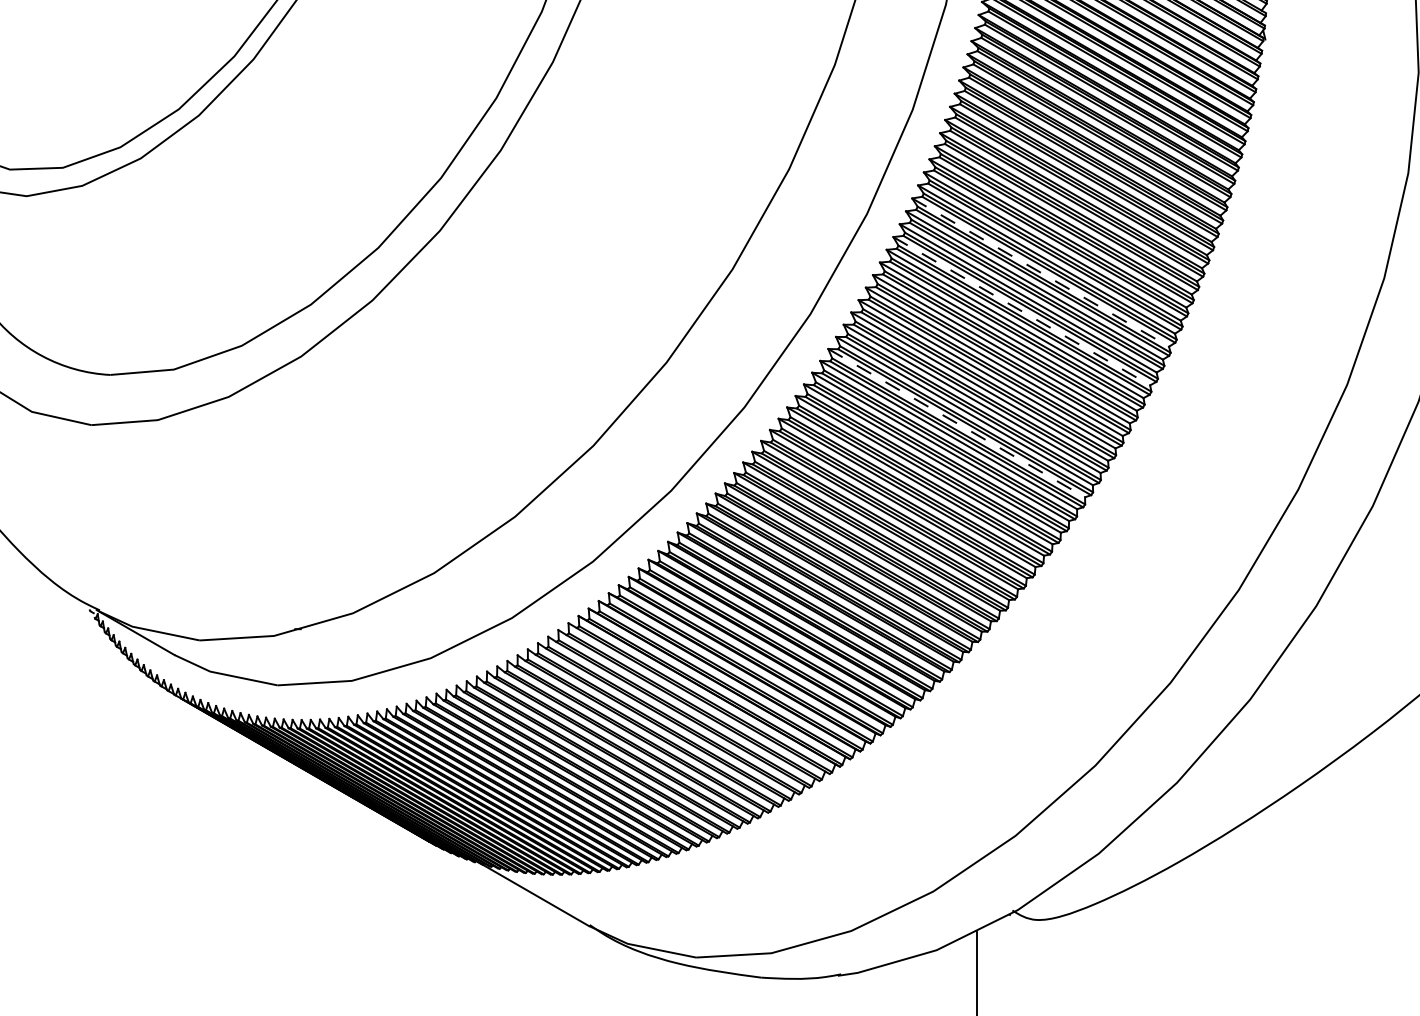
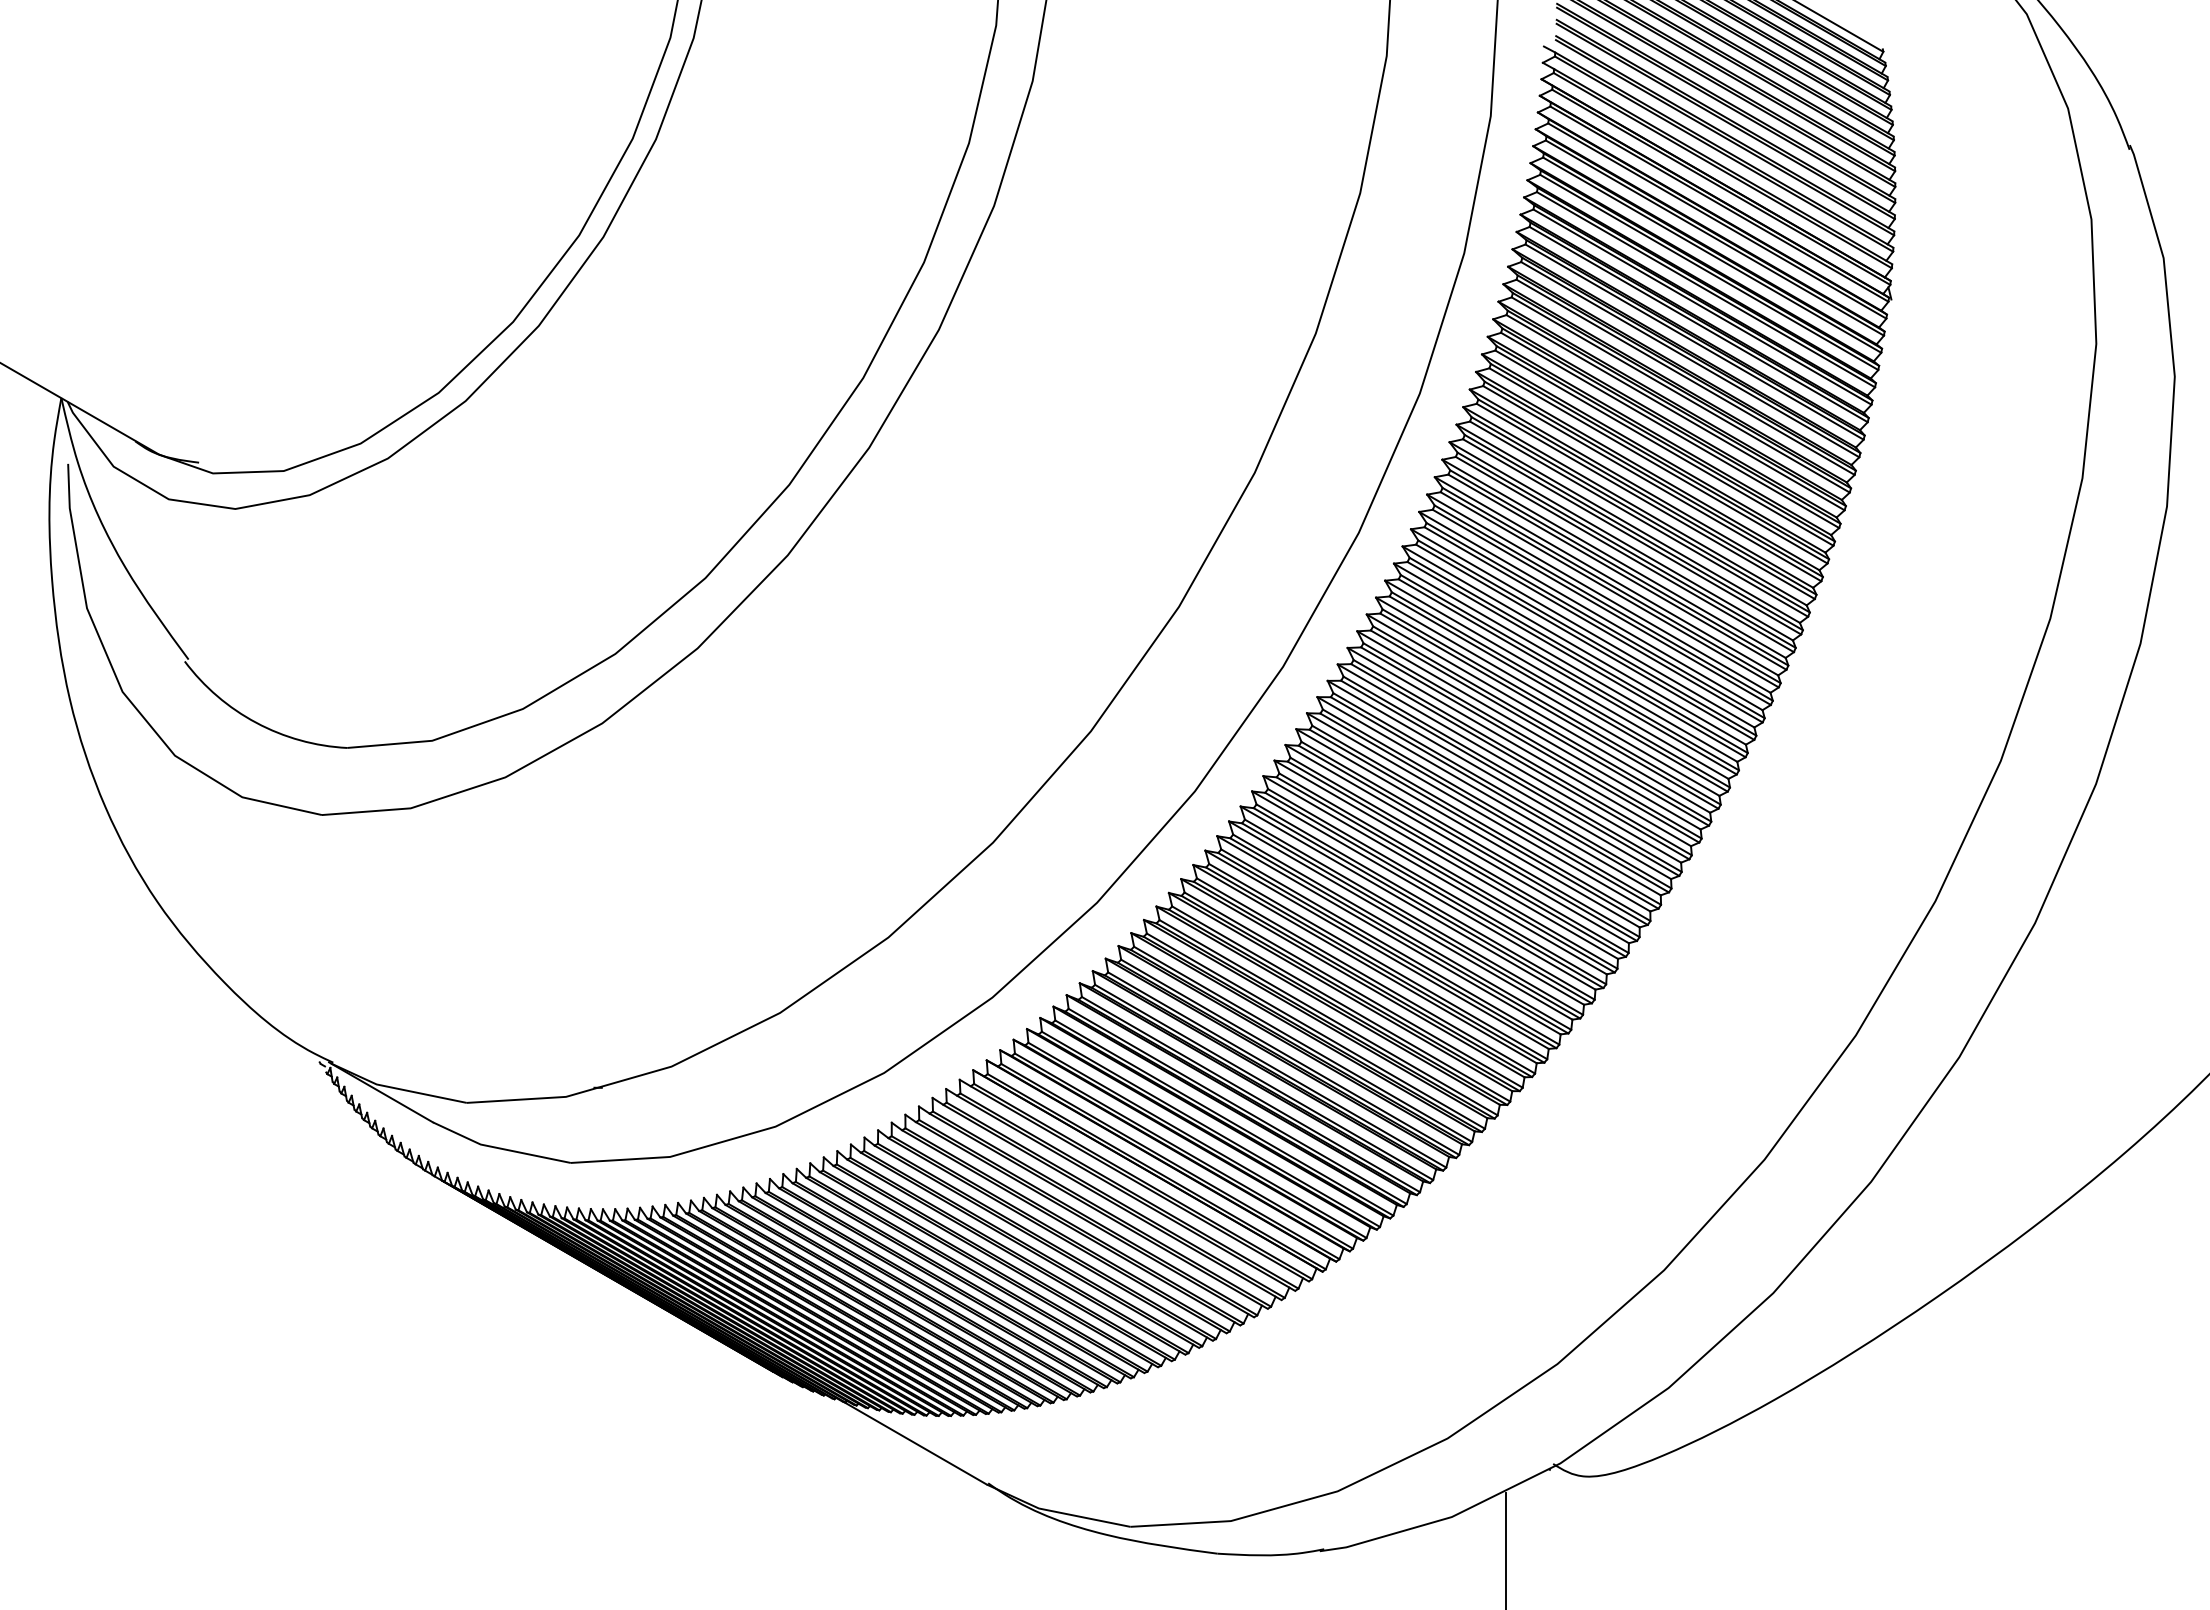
line: (1041, 272) -> (1591, 611), dashed -> solid
line: (1022, 311) -> (1566, 663), dashed -> solid
line: (957, 423) -> (1479, 812), dashed -> solid

